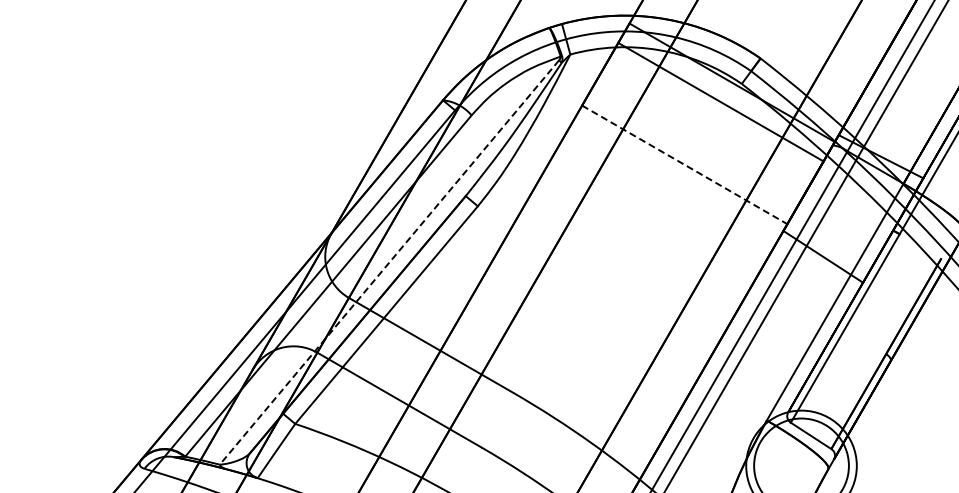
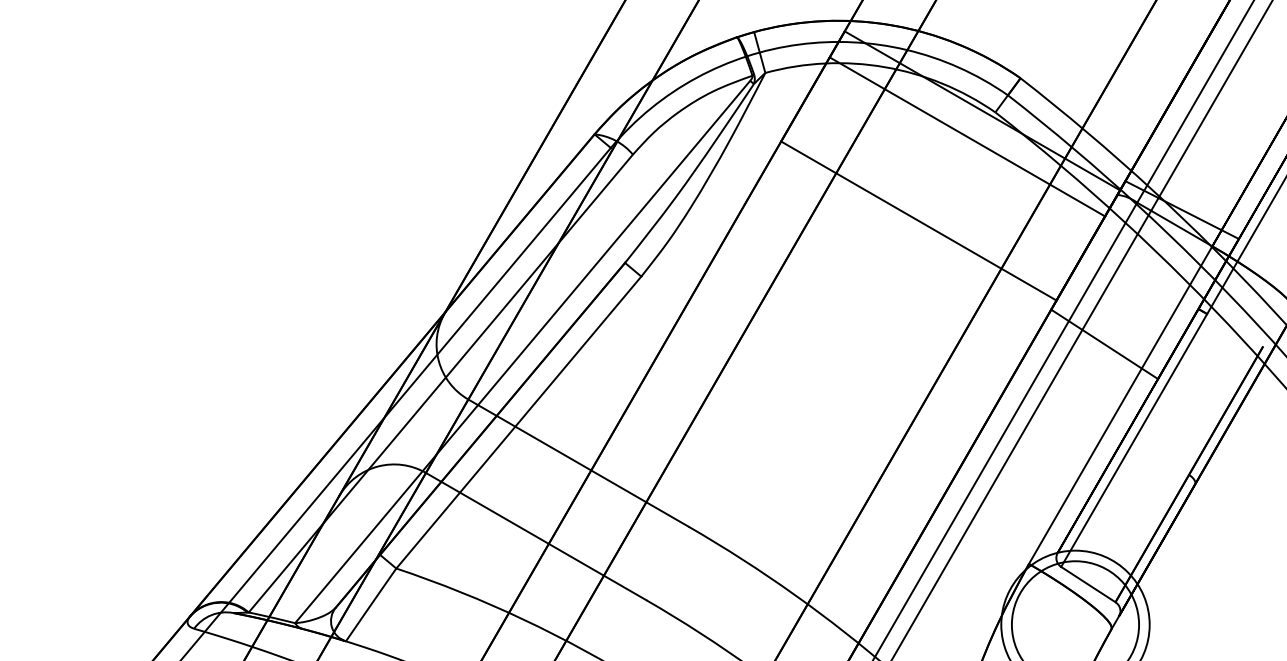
line: (684, 164) -> (918, 220), dashed -> solid
line: (389, 262) -> (522, 351), dashed -> solid

